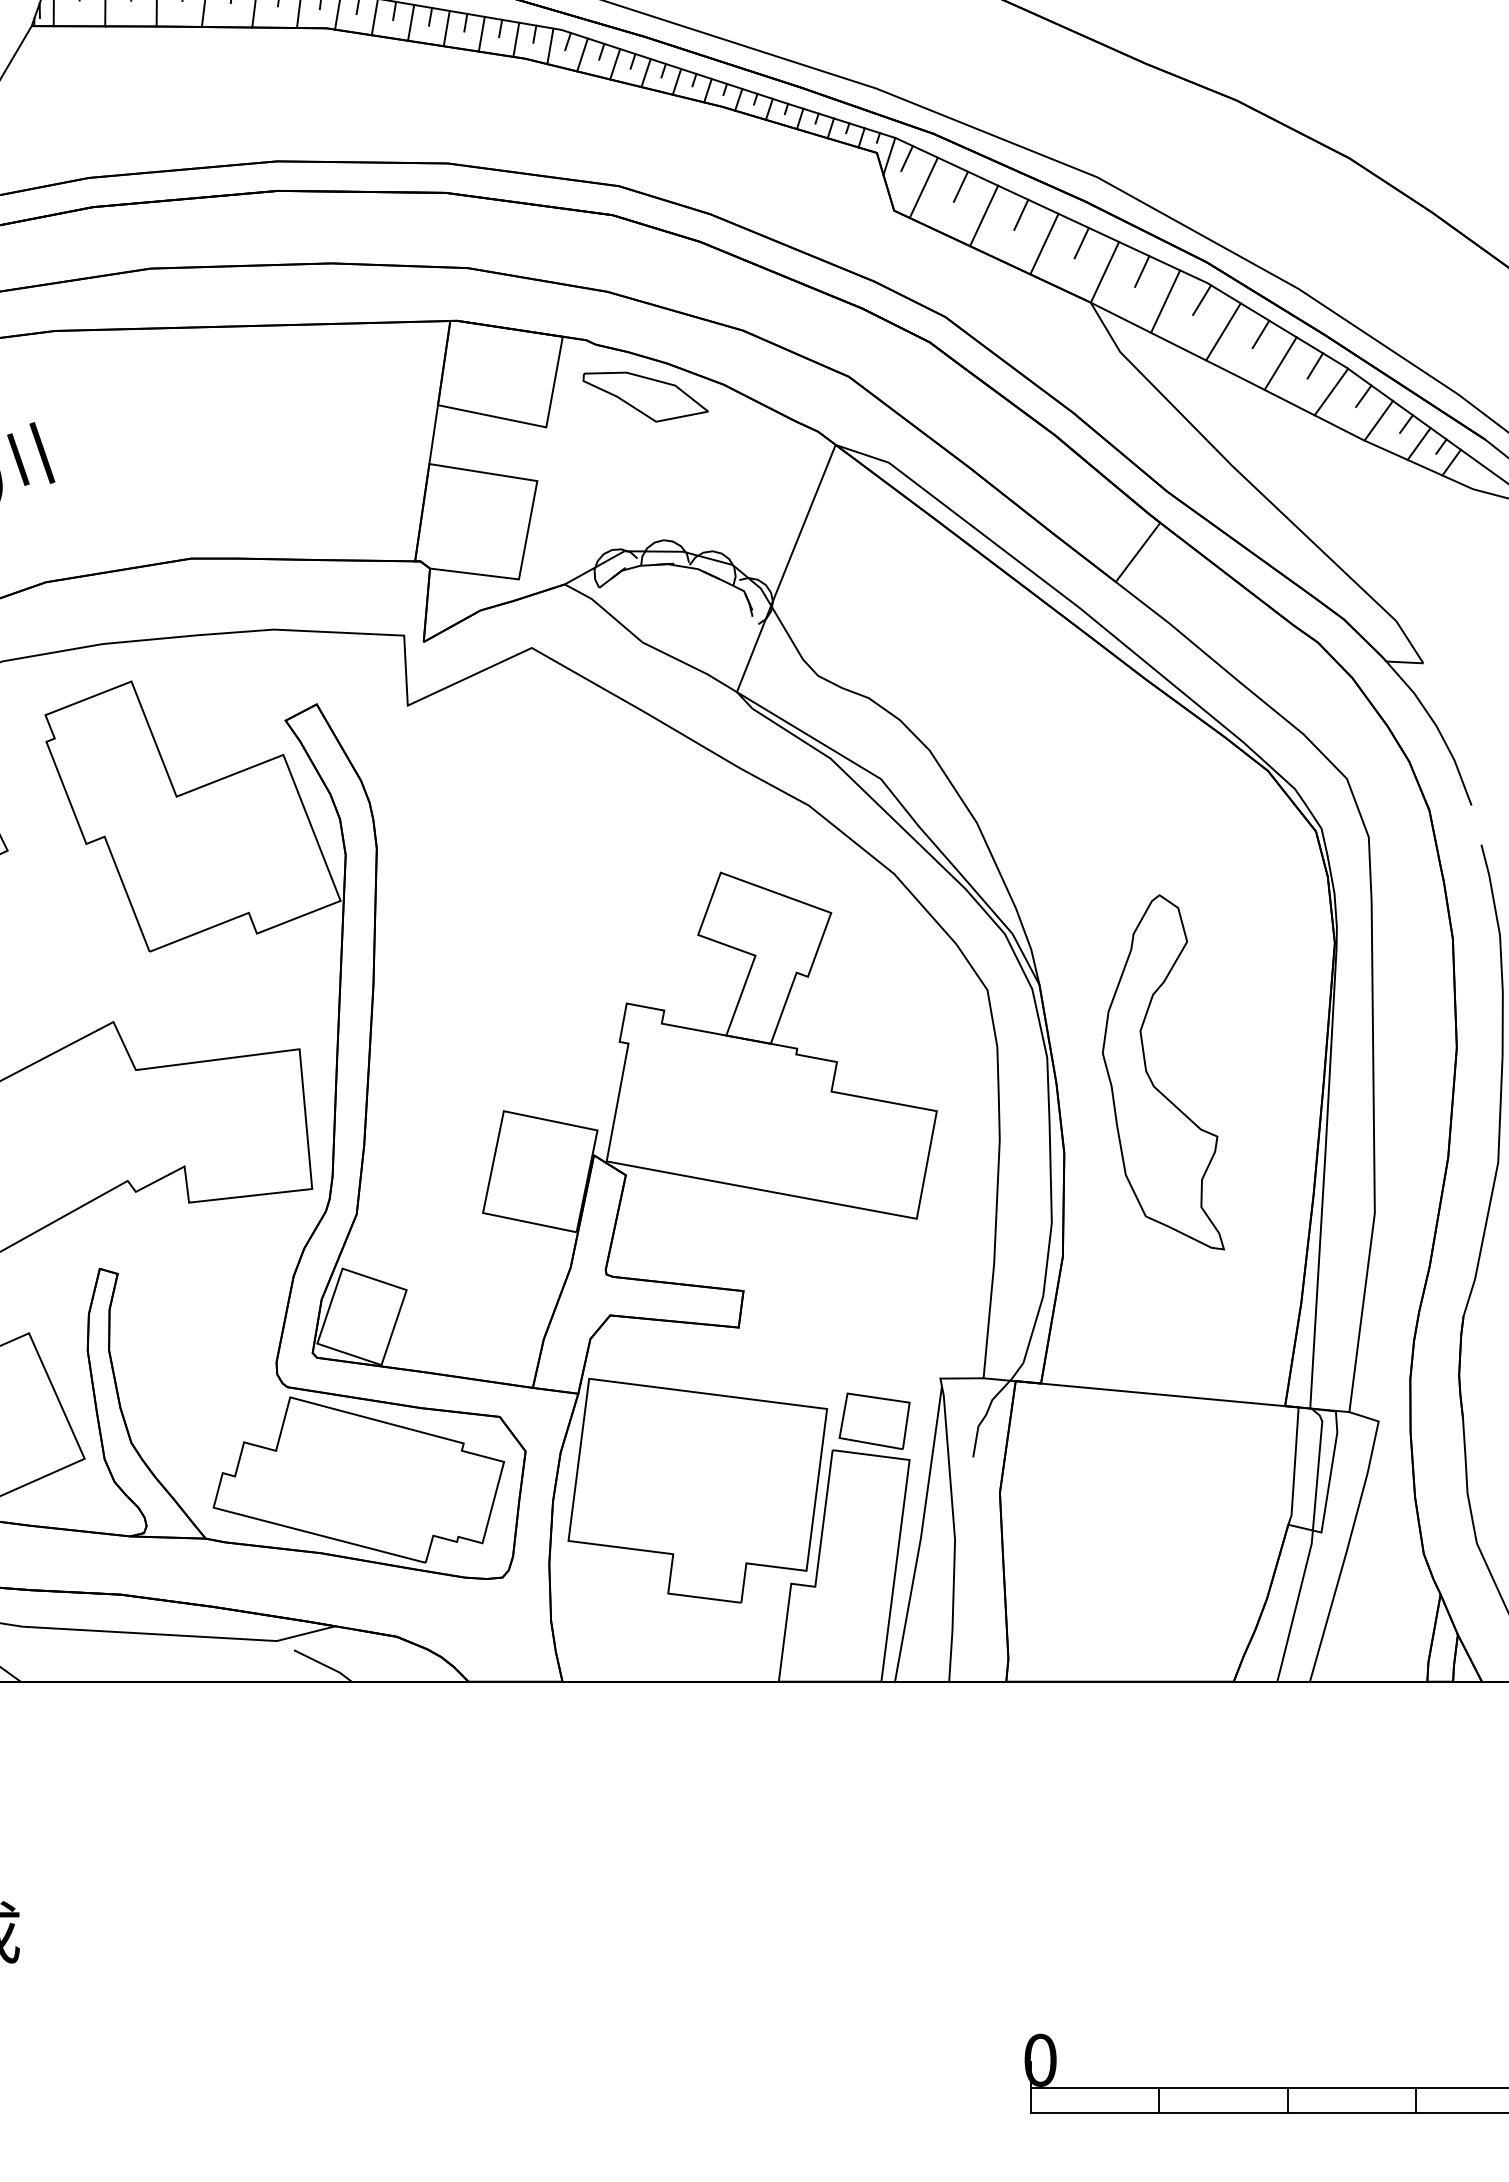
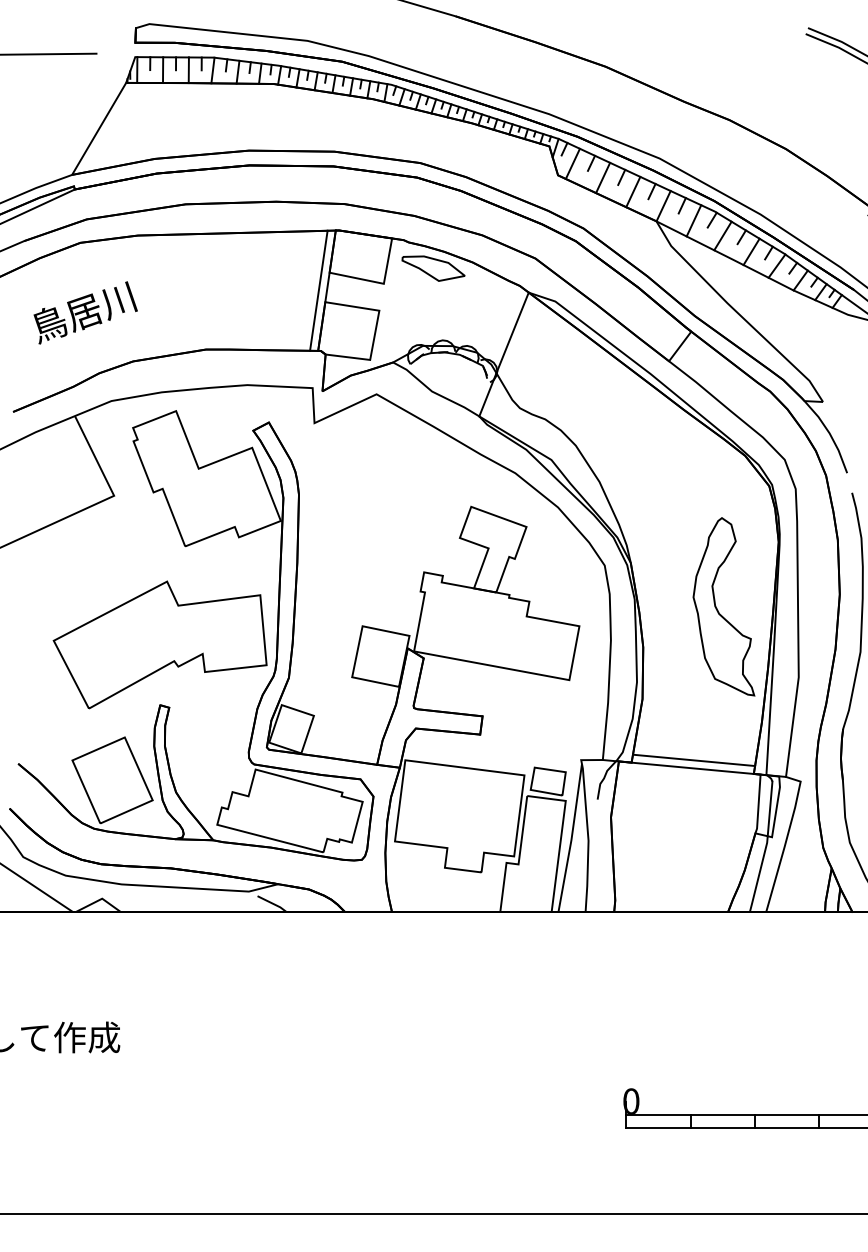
line: (415, 440) -> (318, 290), added
part: (1150, 1075) -> (717, 608), moved
line: (1164, 1379) -> (693, 760), added

